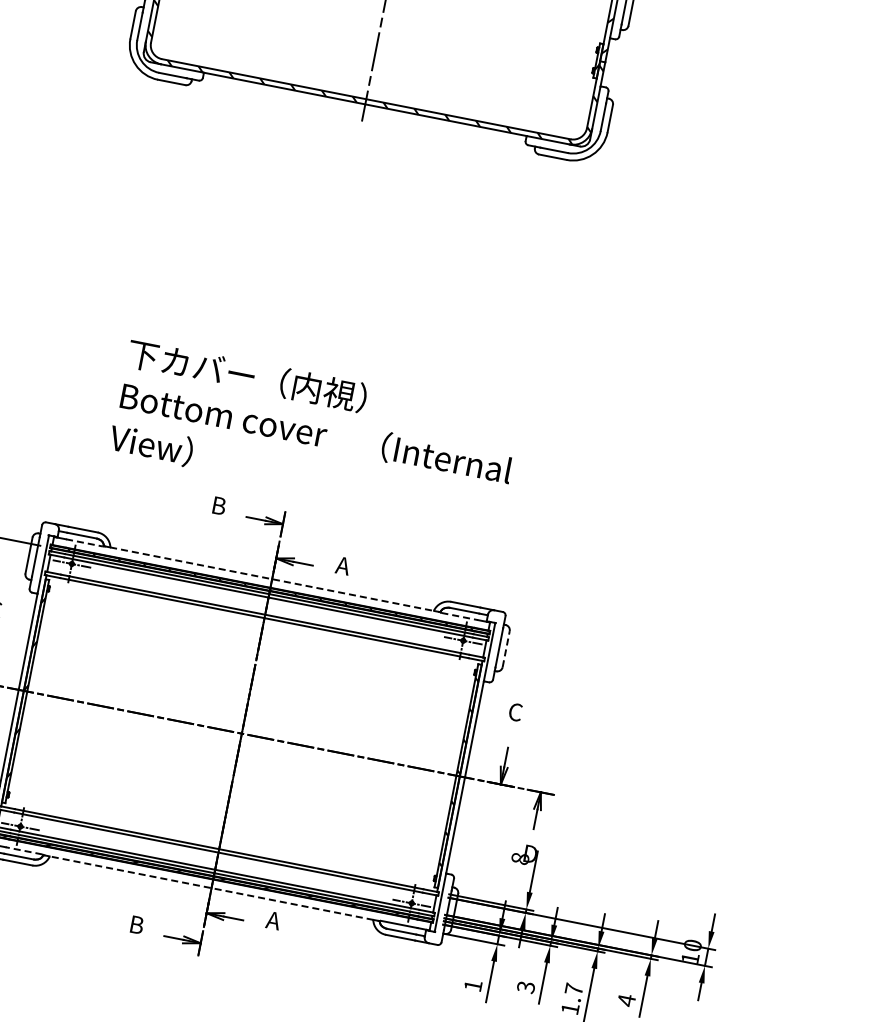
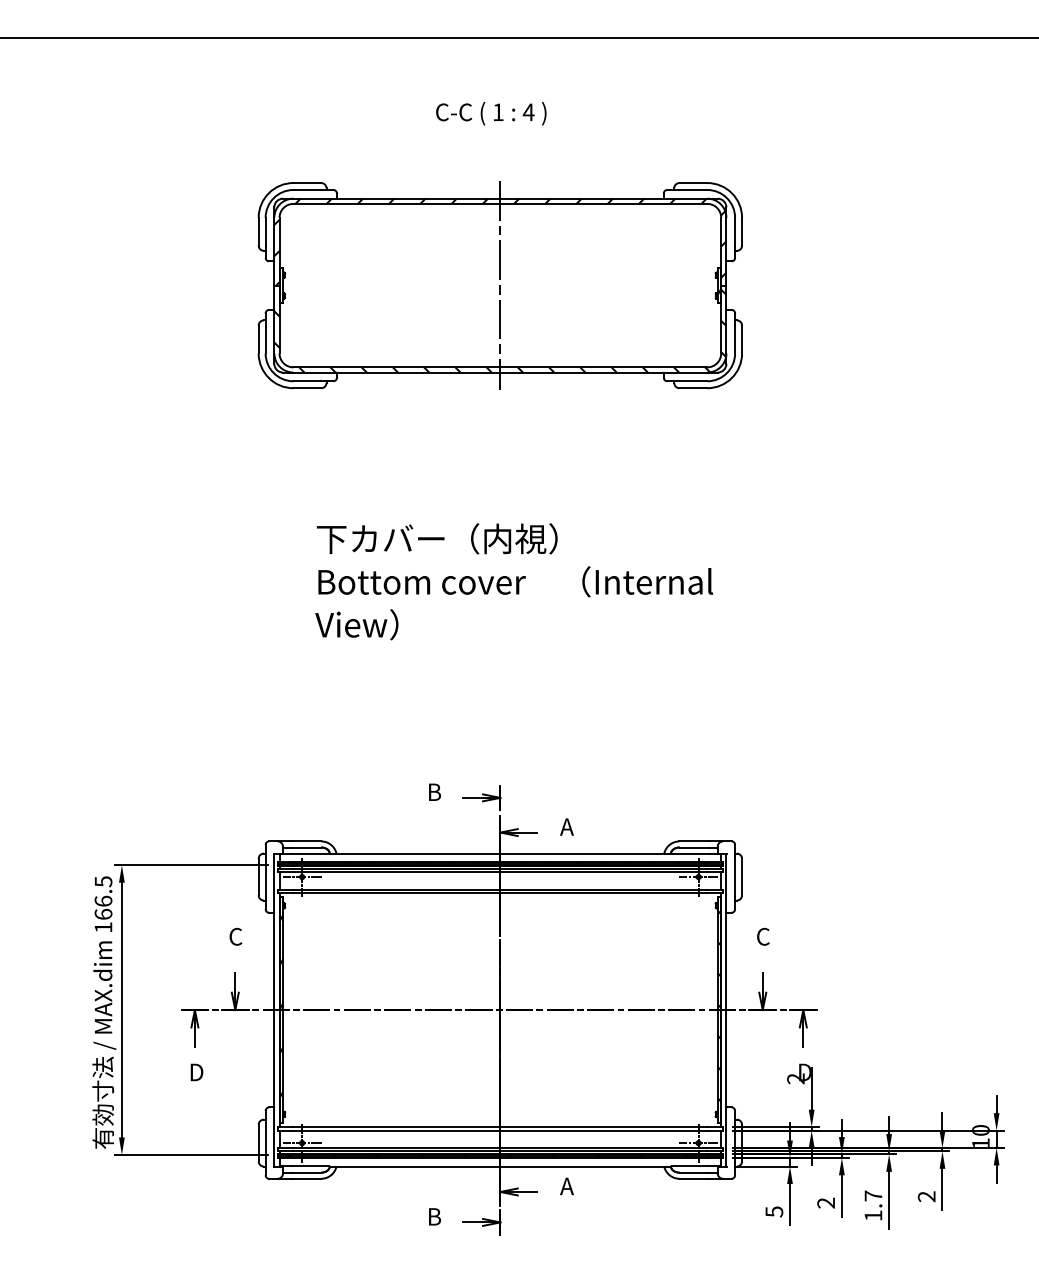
text: (314, 432) -> (513, 581), moved
line: (84, 543) -> (310, 854), dashed -> solid
line: (272, 579) -> (500, 853), dashed -> solid
line: (459, 616) -> (690, 854), dashed -> solid
line: (506, 648) -> (742, 876), dashed -> solid
line: (24, 851) -> (310, 1166), dashed -> solid
text: (519, 858) -> (795, 1078), 8 -> 2
line: (210, 887) -> (499, 1166), dashed -> solid
text: (473, 985) -> (774, 1211), 1 -> 5
text: (526, 986) -> (826, 1202), 3 -> 2
text: (626, 1000) -> (926, 1196), 4 -> 2

